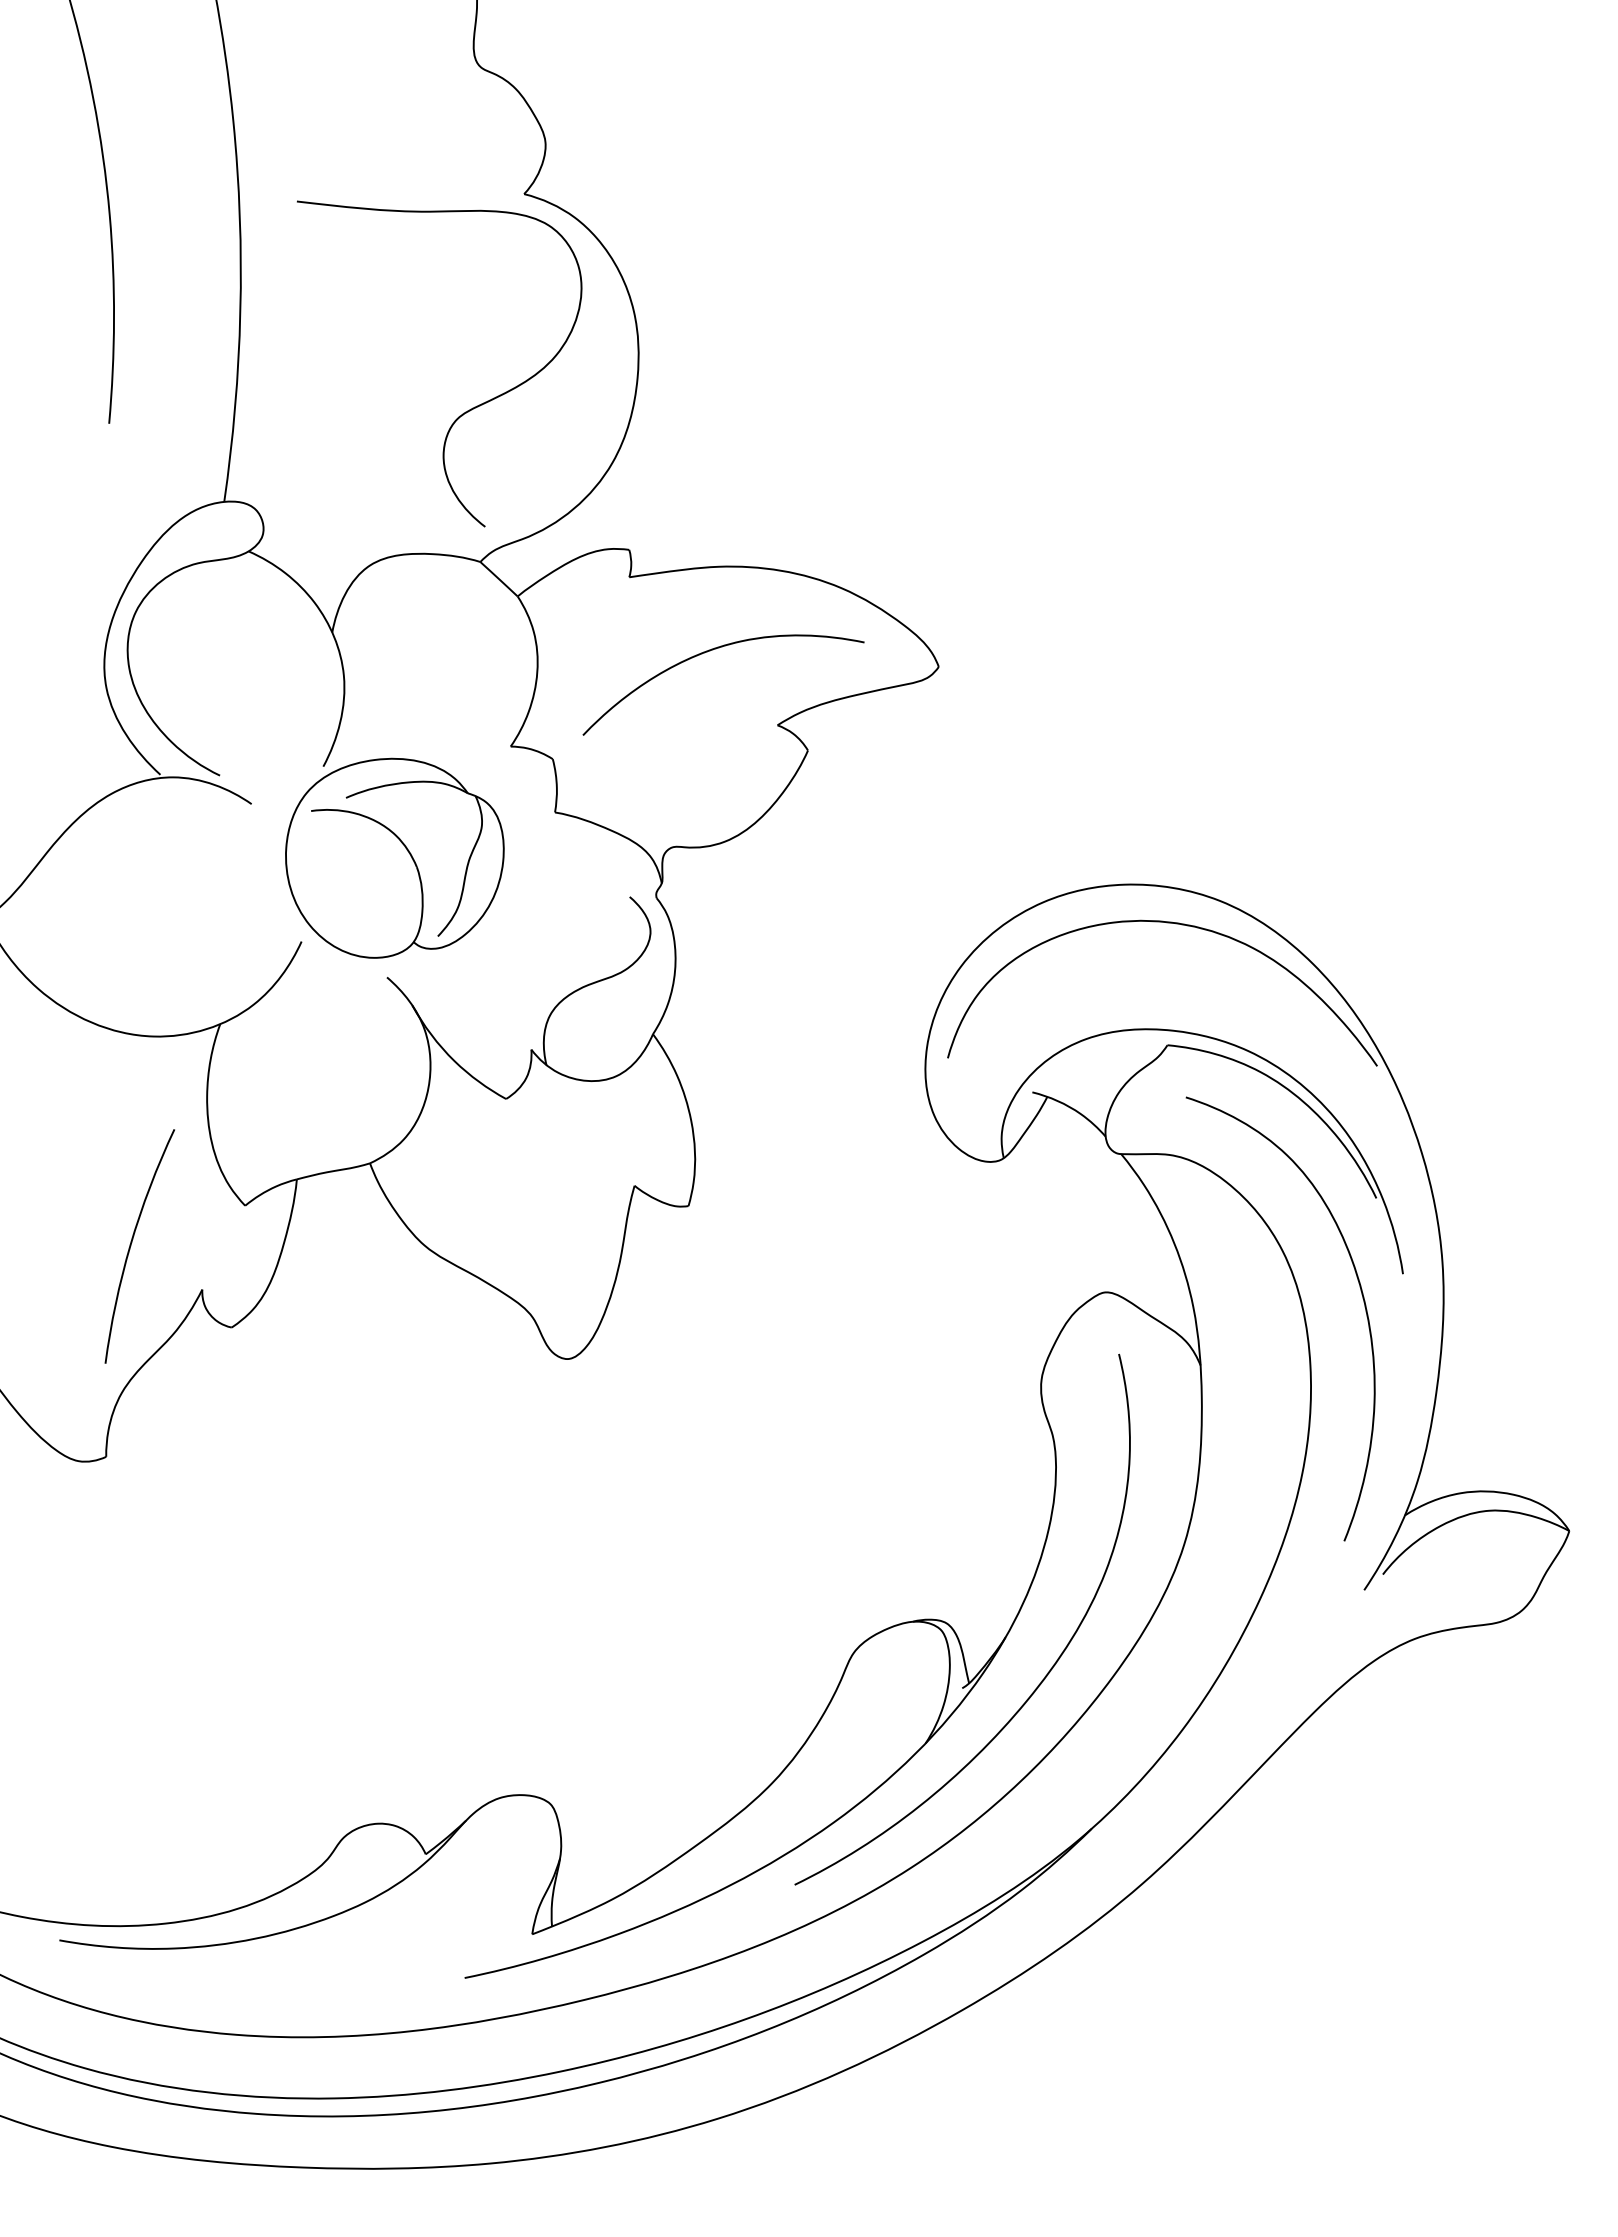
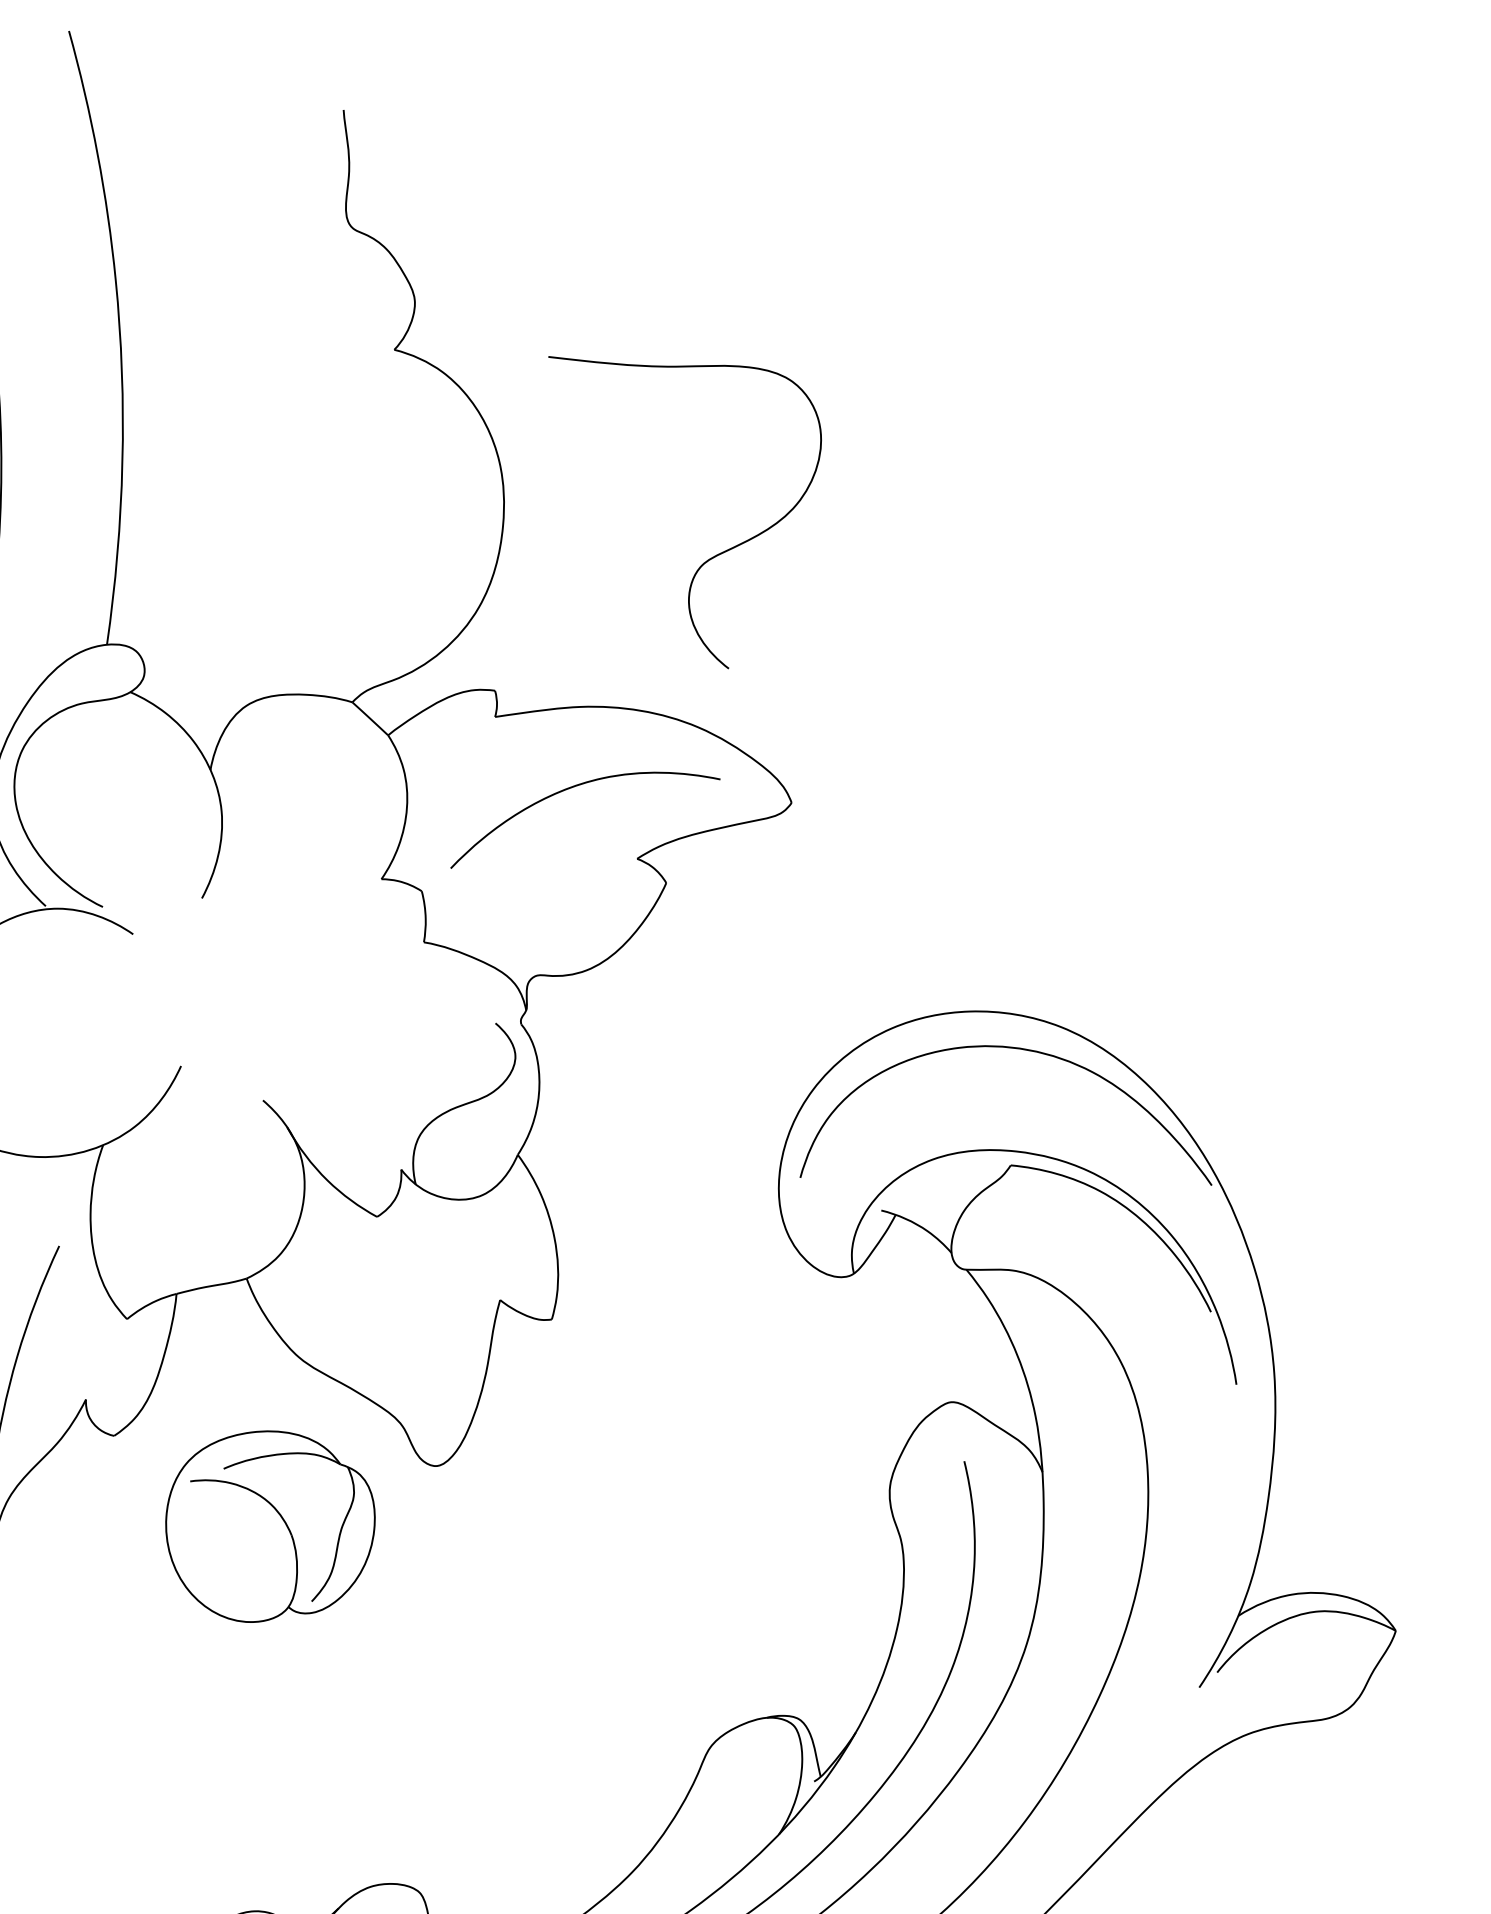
curve: (465, 411) -> (709, 558), moved
part: (394, 857) -> (270, 1525), moved
curve: (1362, 1298) -> (1197, 1408), removed

